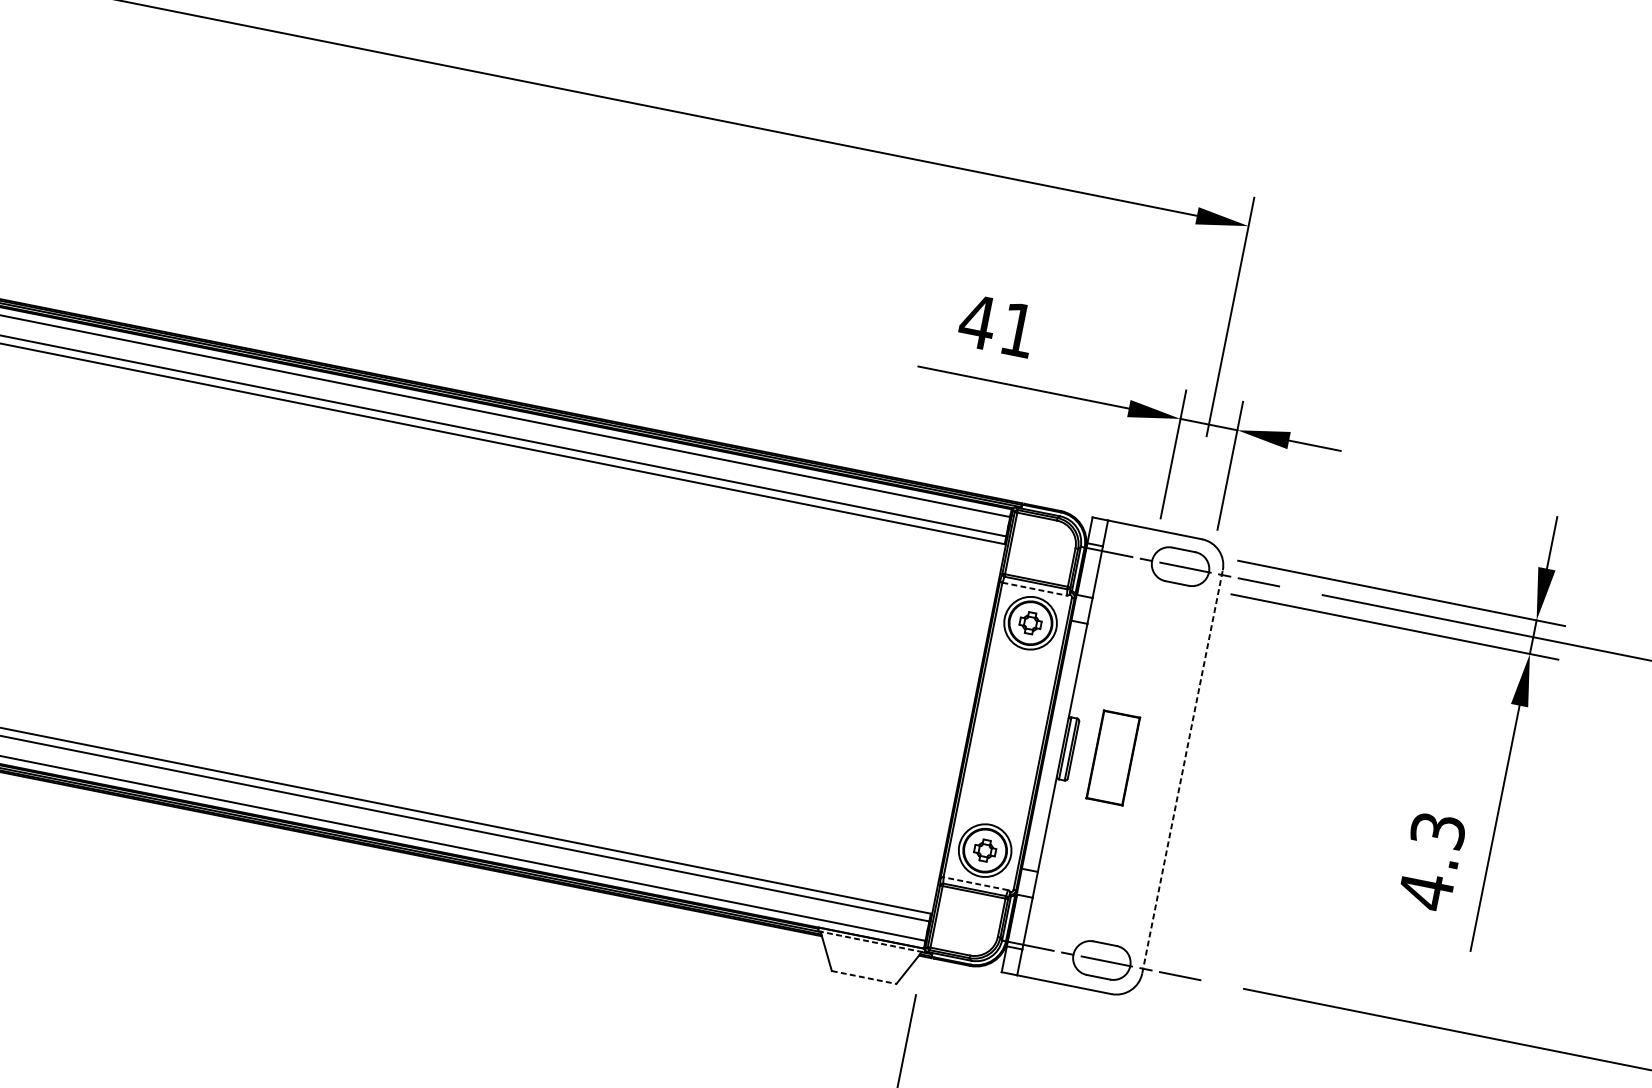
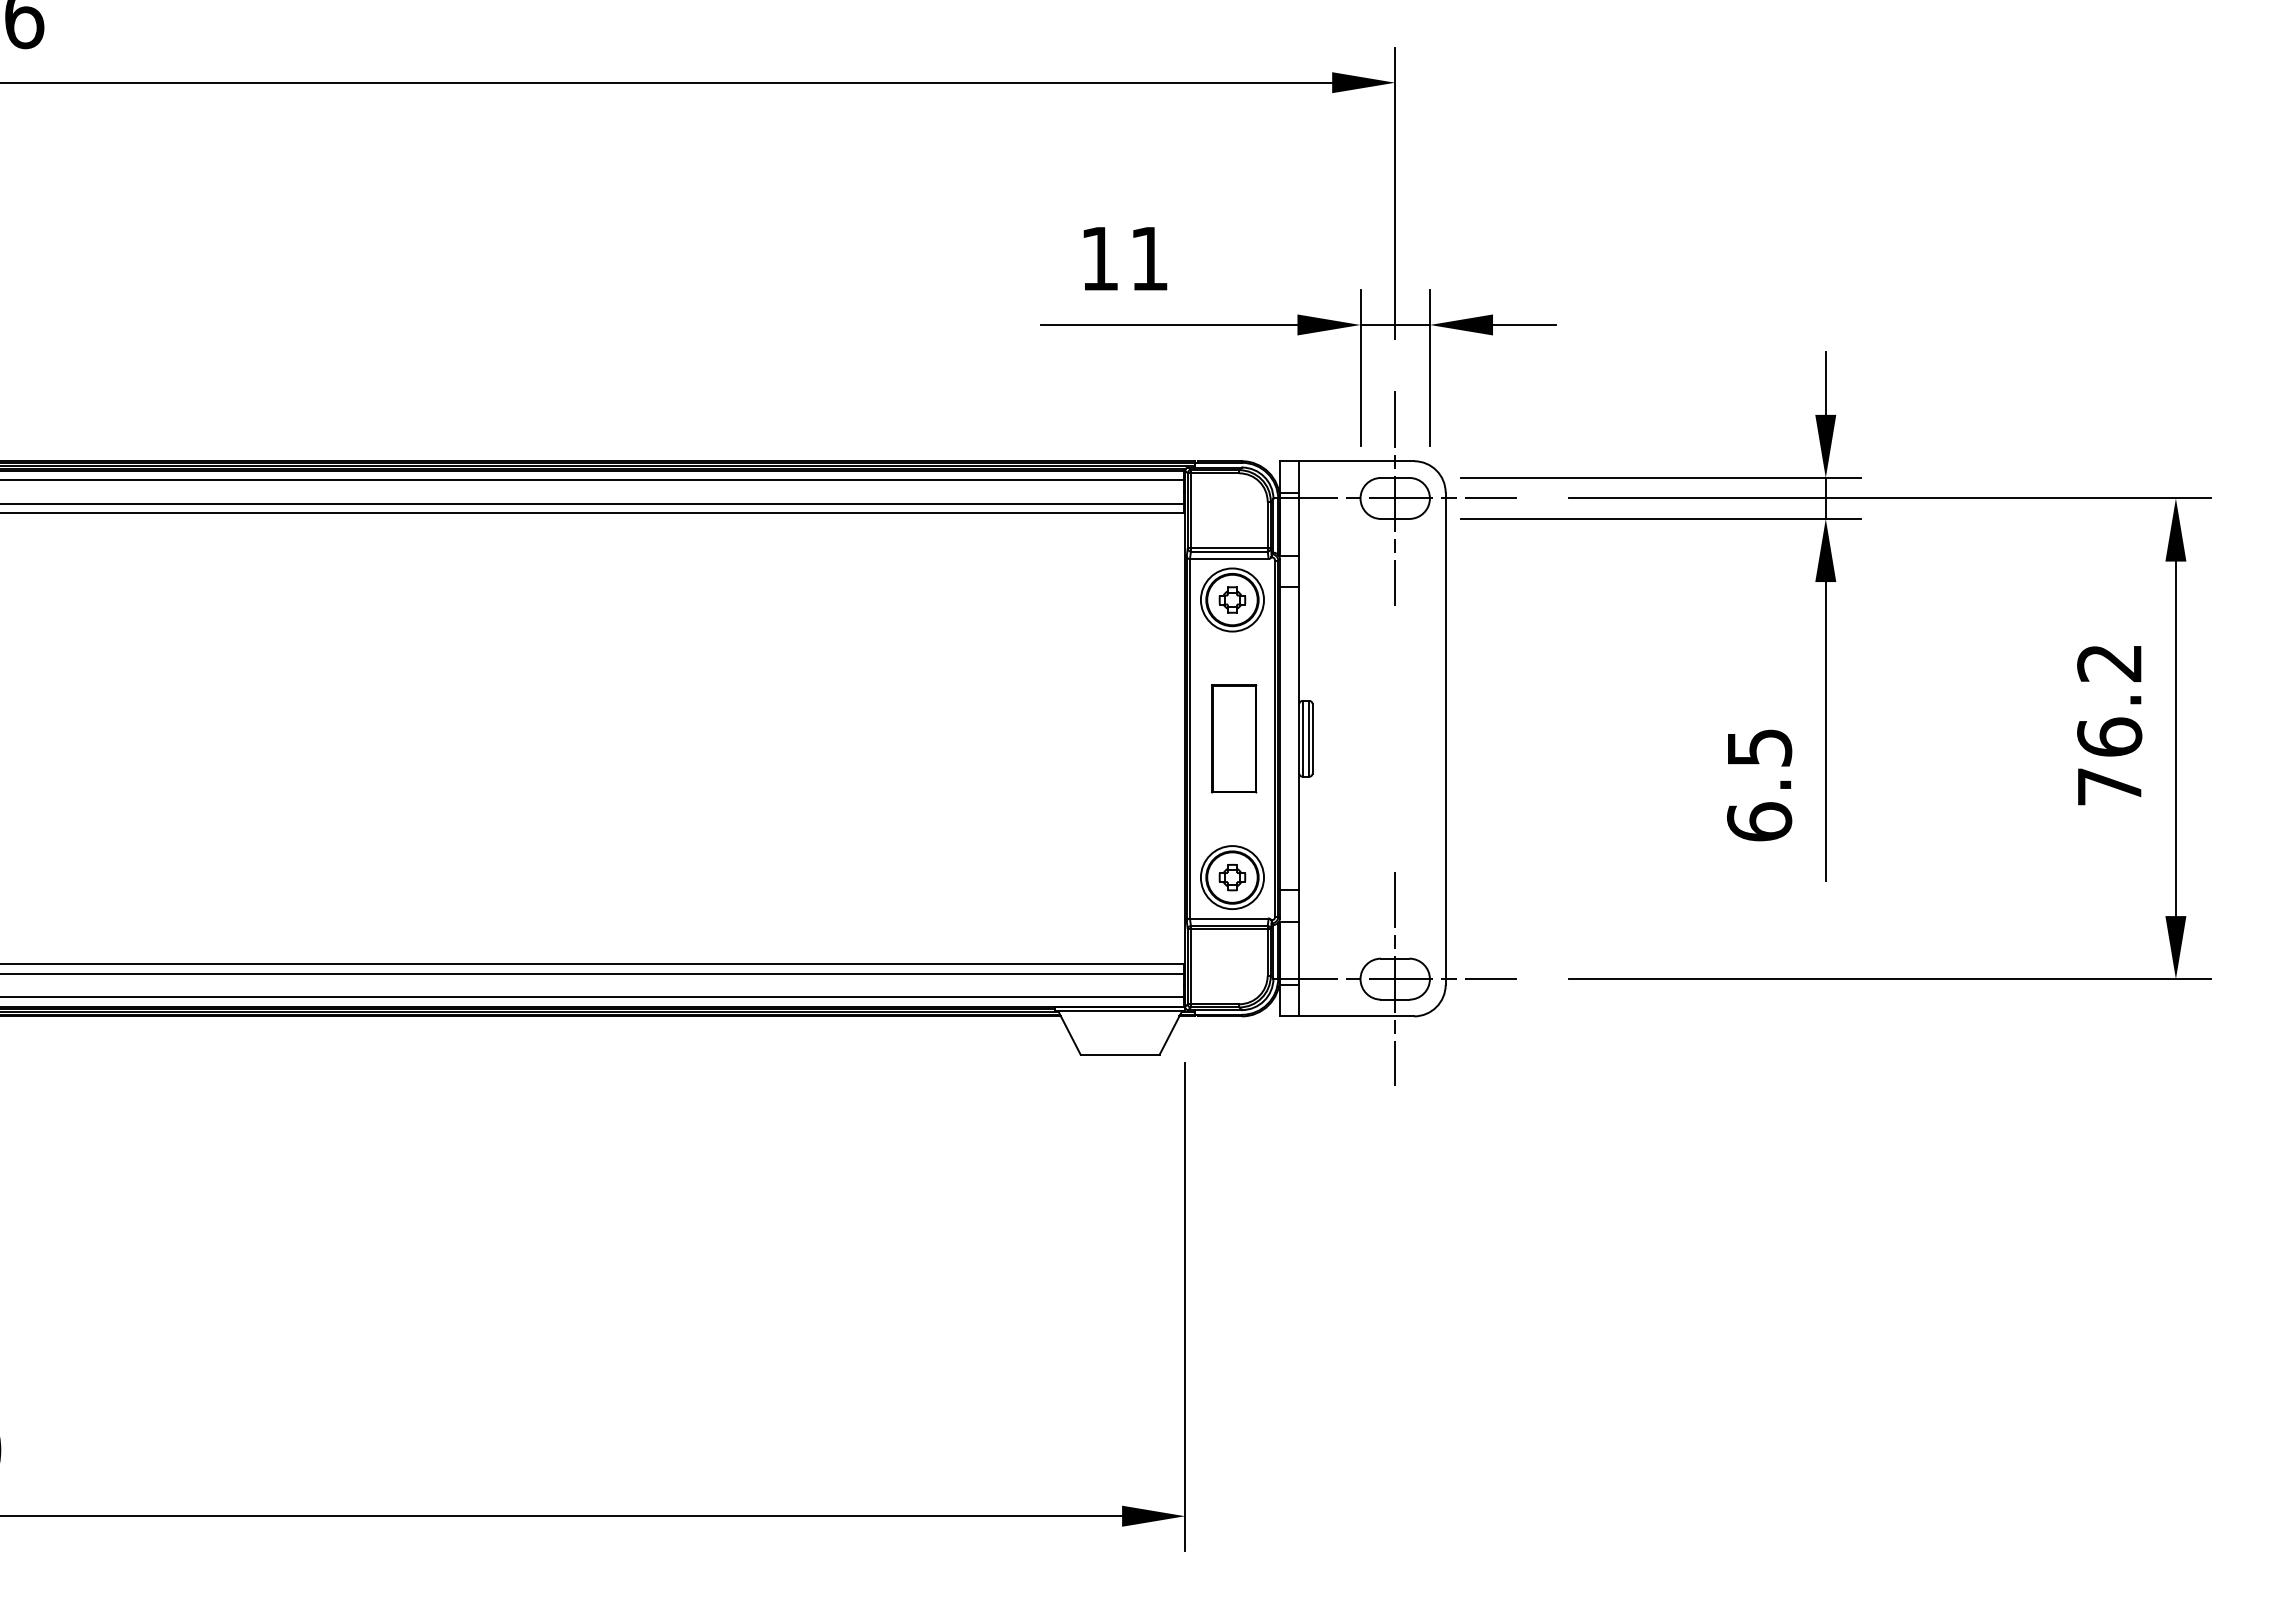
text: (977, 321) -> (1099, 258), 41 -> 11
line: (1180, 566) -> (1395, 498), added
line: (1034, 589) -> (1229, 559), dashed -> solid
part: (1113, 757) -> (1234, 738), moved
line: (1182, 771) -> (1445, 738), dashed -> solid
text: (1431, 861) -> (1759, 785), 4.3 -> 6.5
line: (975, 883) -> (1228, 918), dashed -> solid
line: (871, 942) -> (1120, 1011), dashed -> solid
line: (1102, 959) -> (1395, 978), added
line: (864, 977) -> (1120, 1054), dashed -> solid

